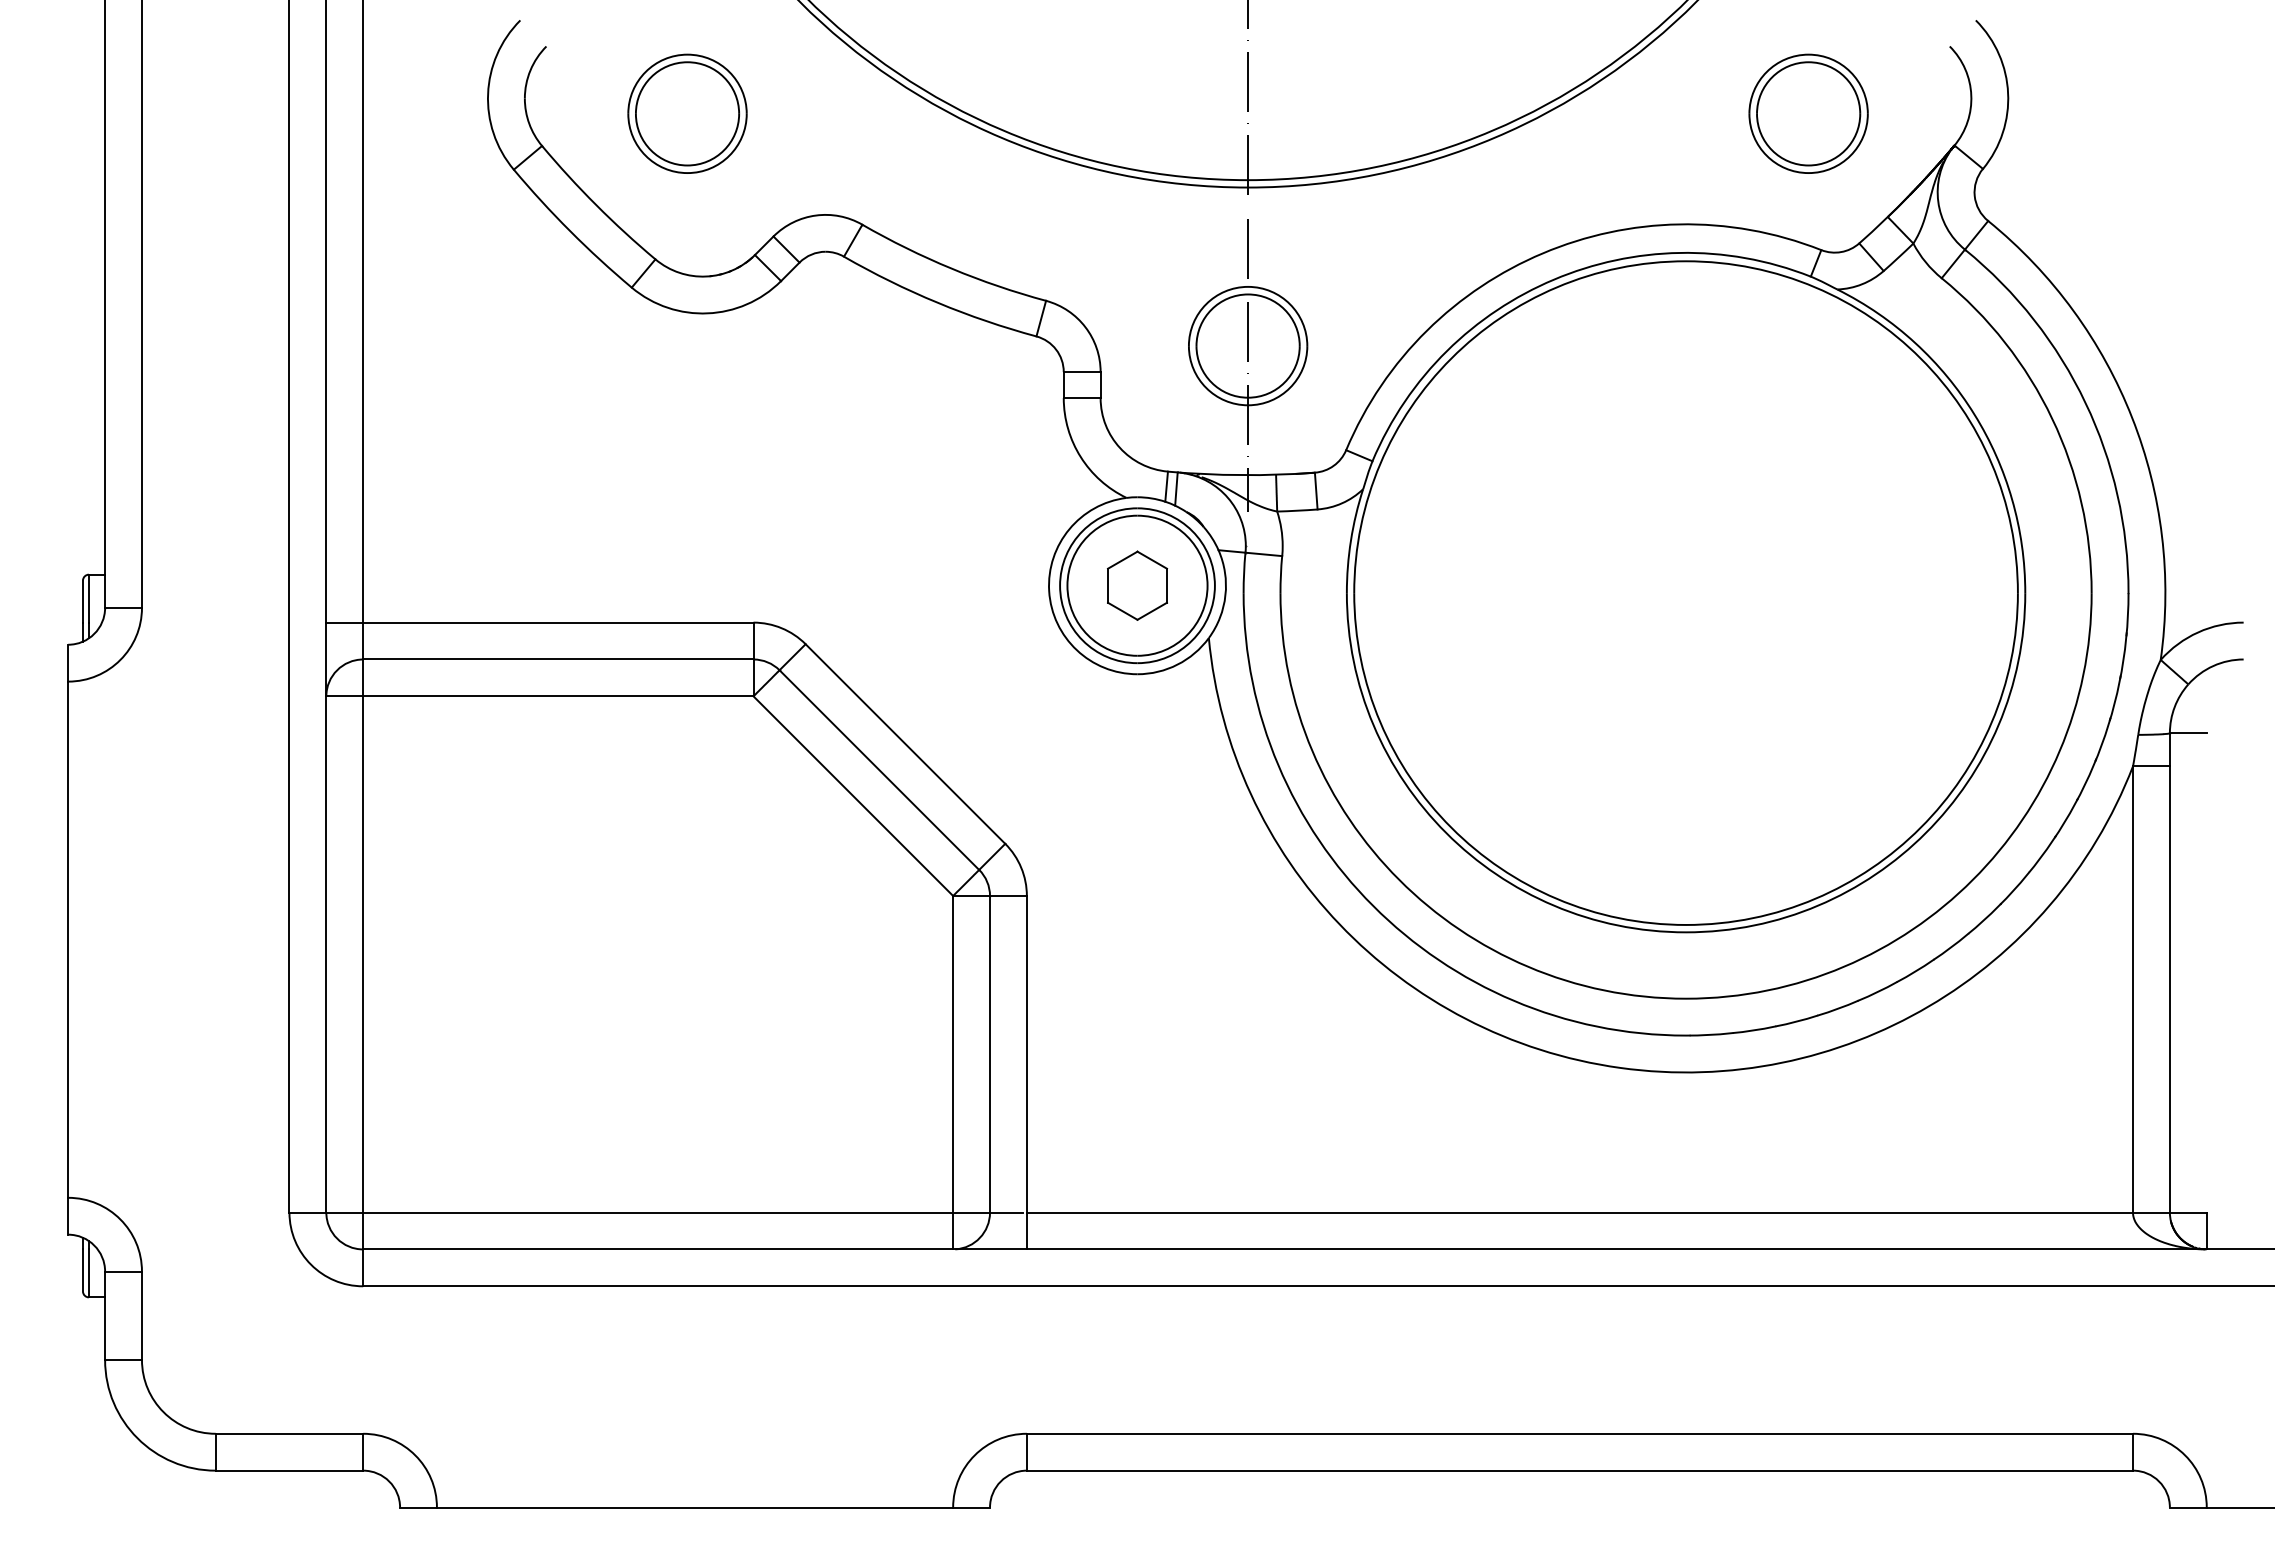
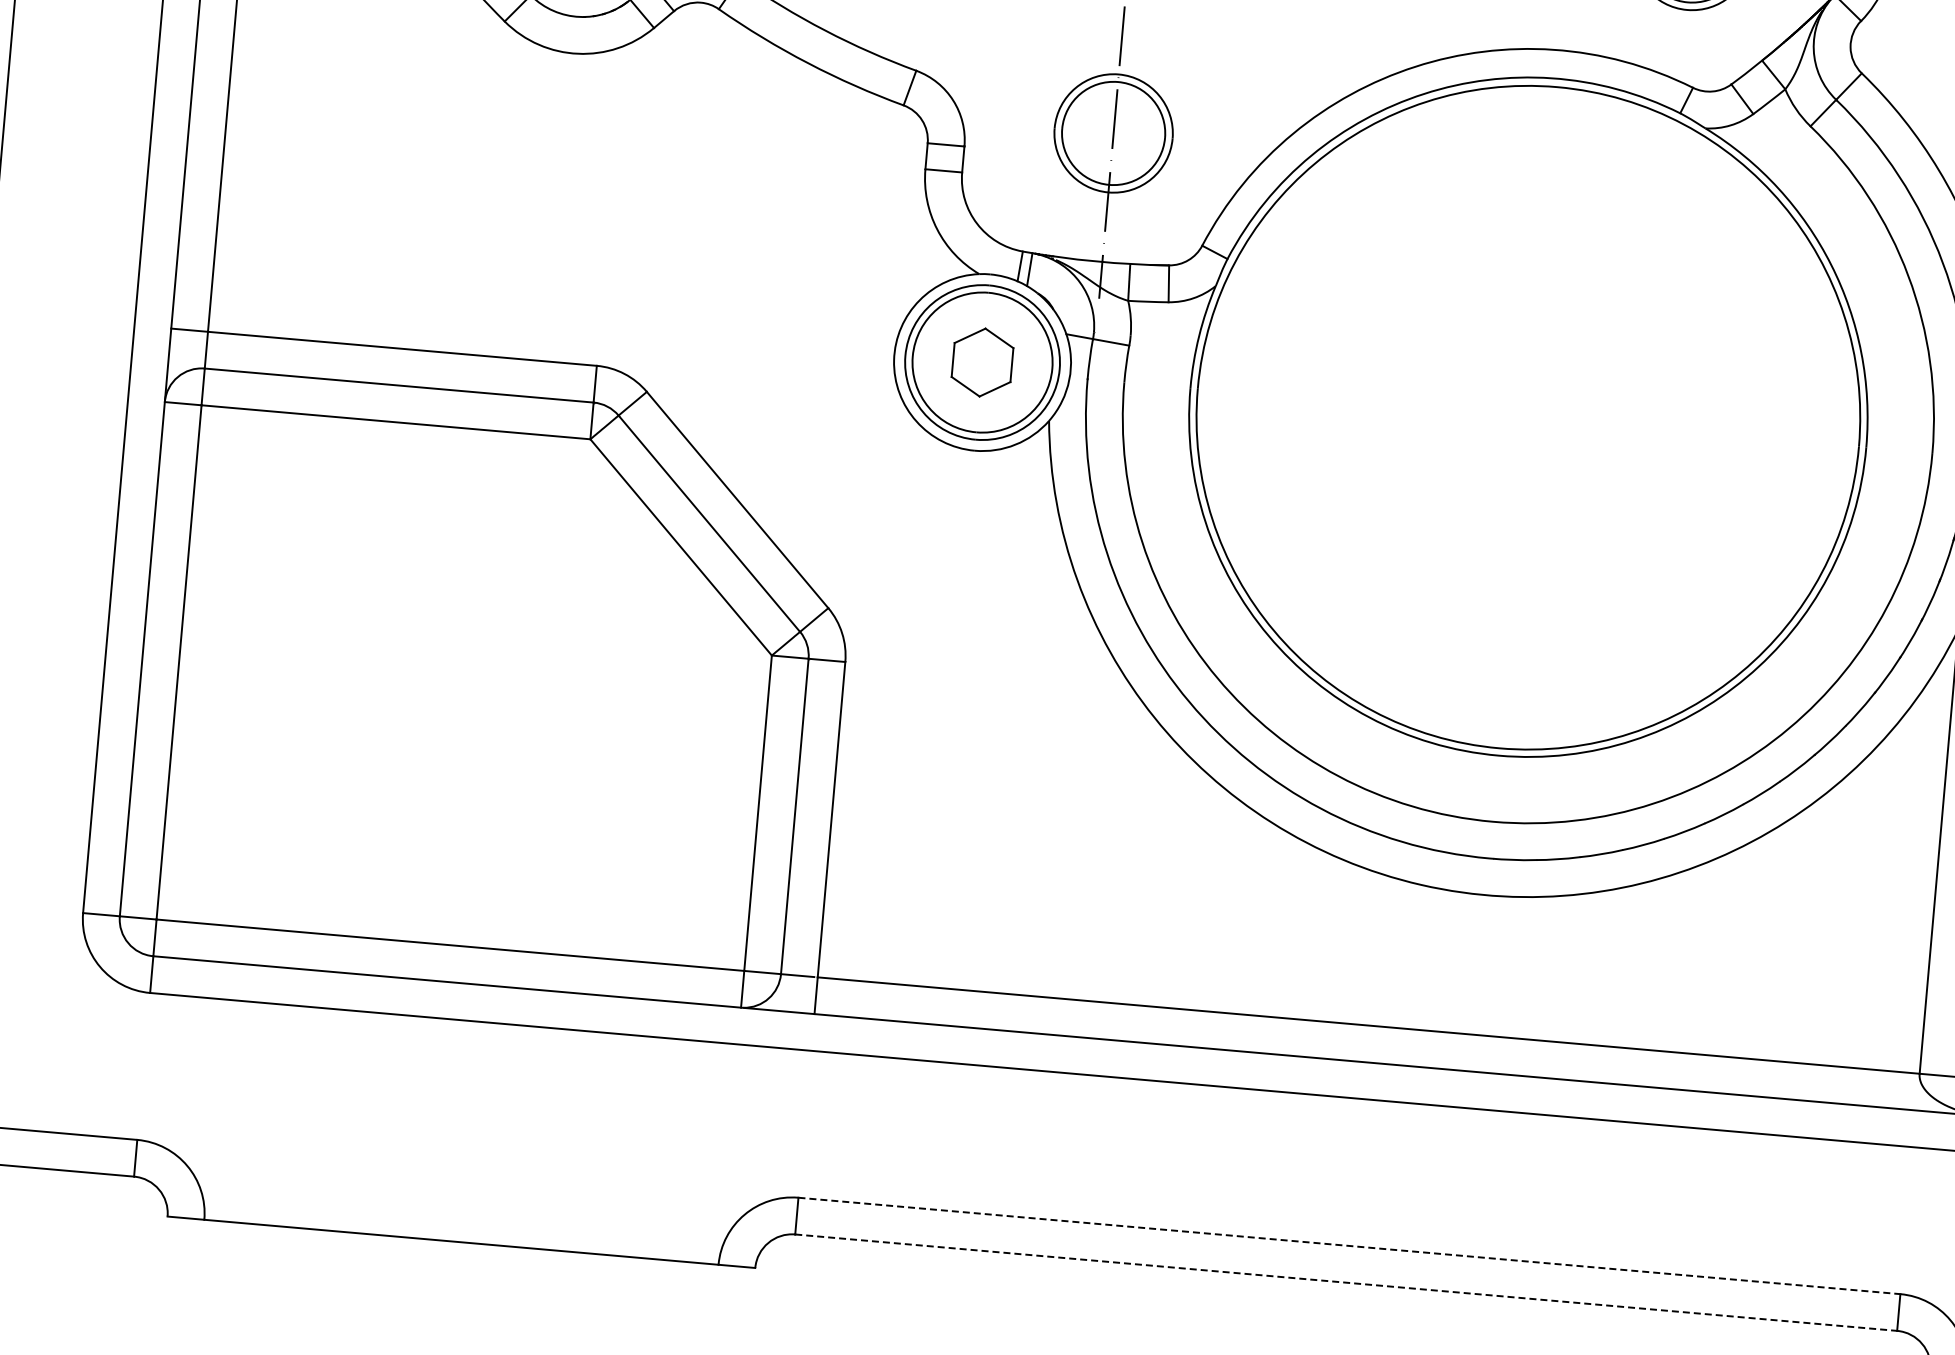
line: (1580, 1433) -> (1349, 1245), solid -> dashed
line: (1580, 1470) -> (1346, 1282), solid -> dashed

